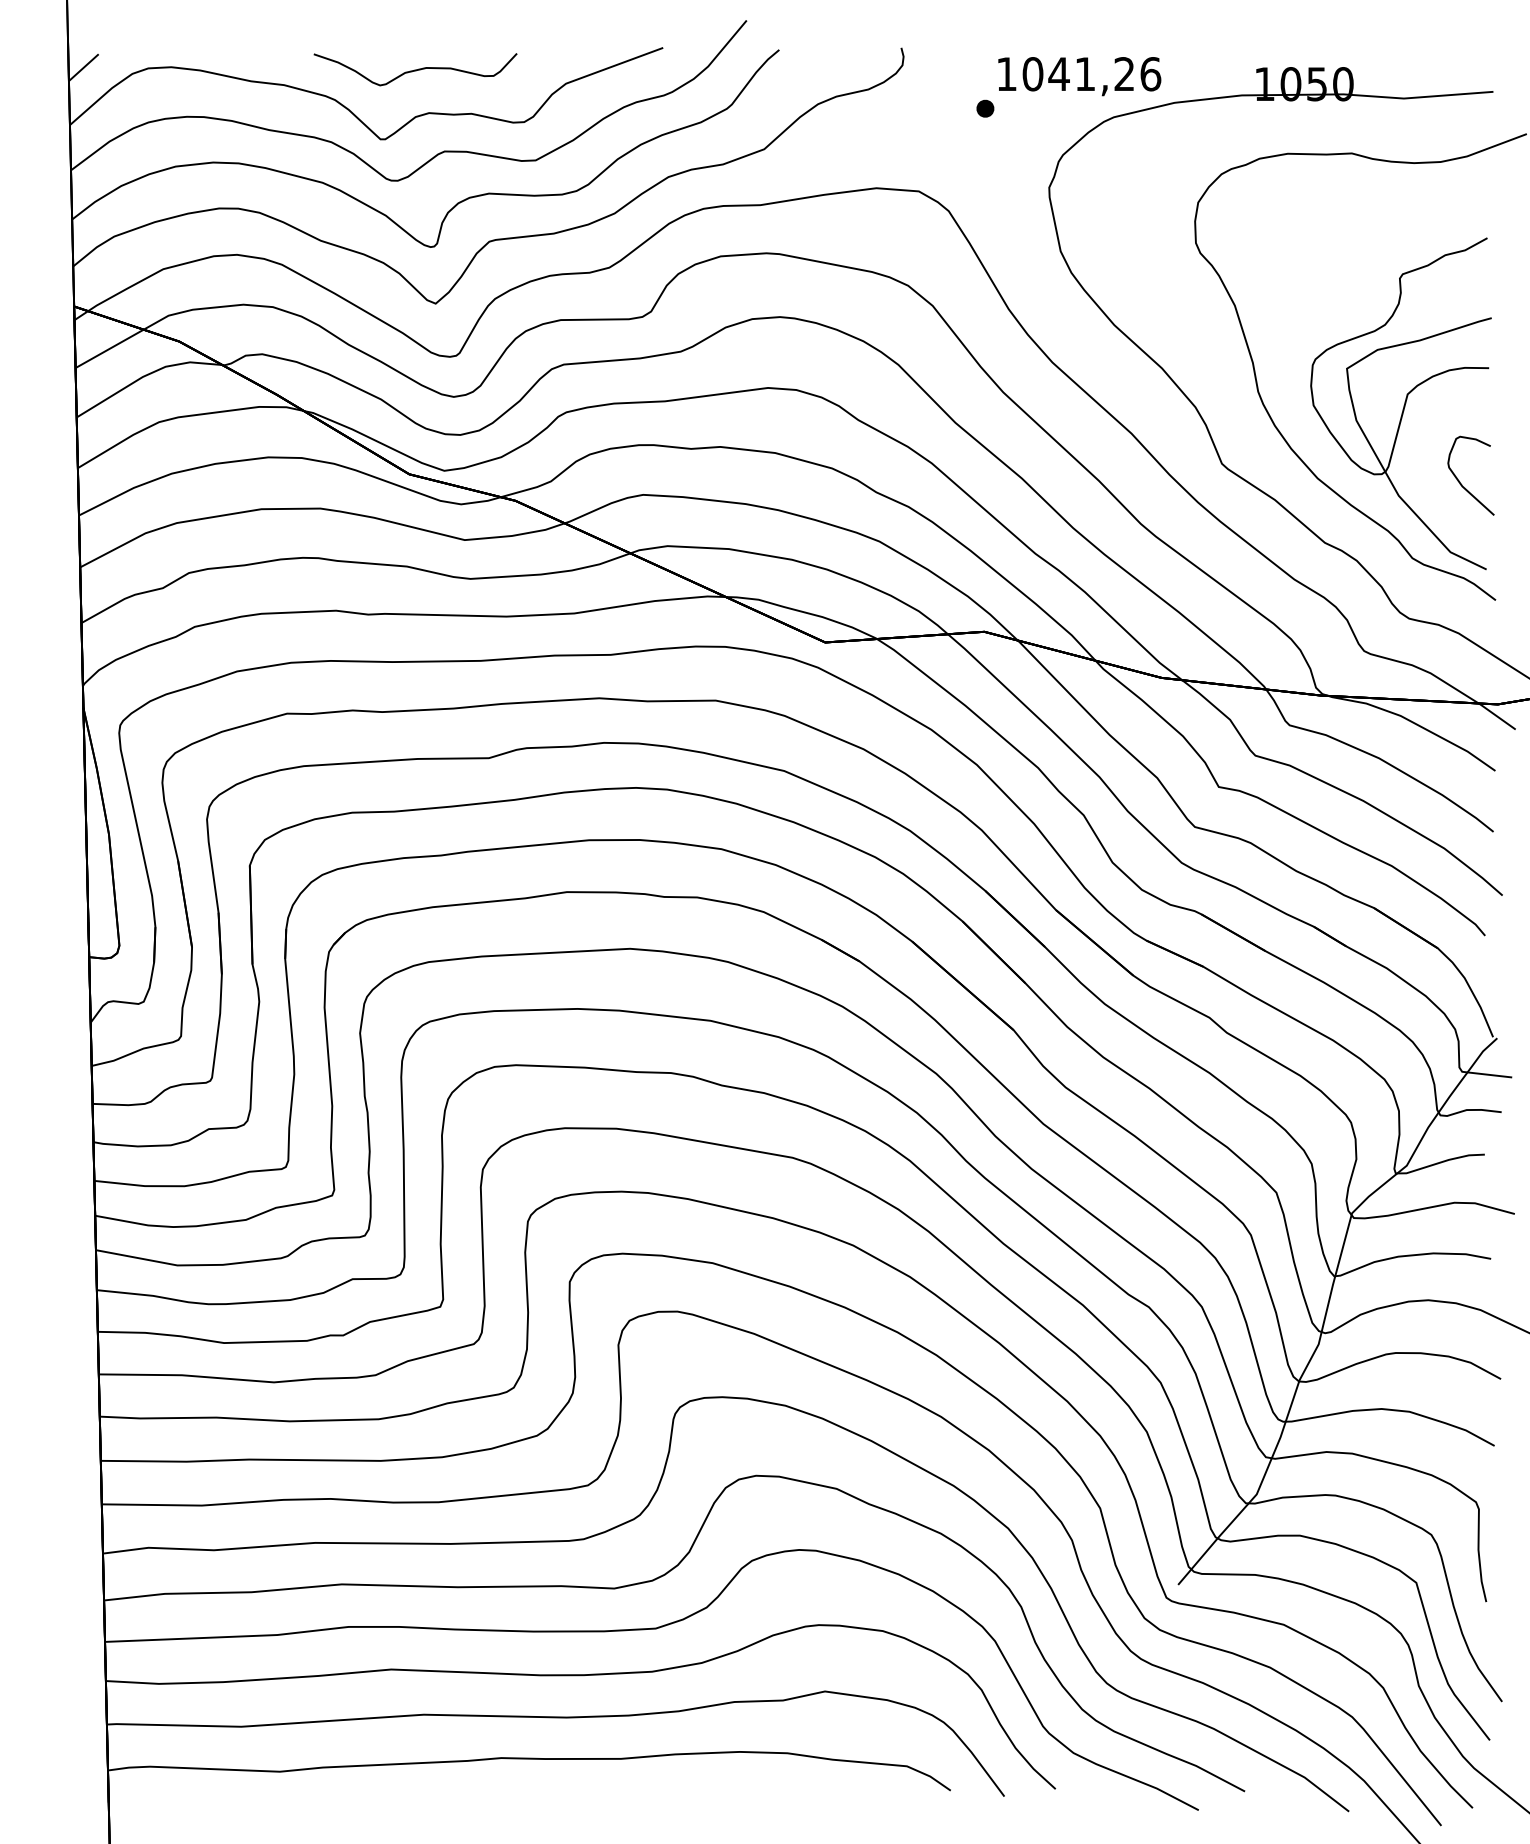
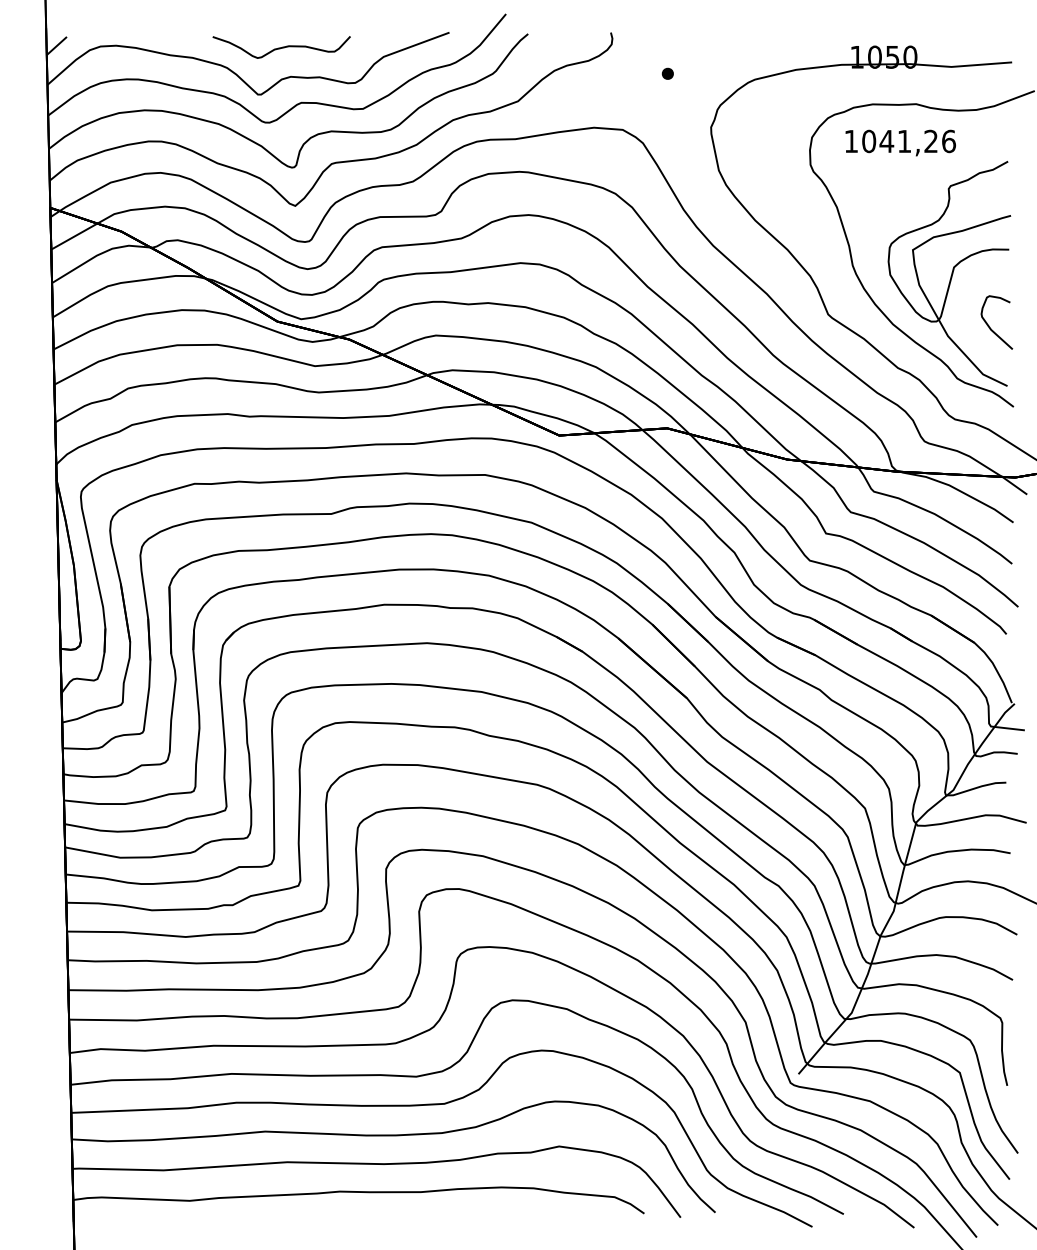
text: (1079, 75) -> (900, 142), moved

